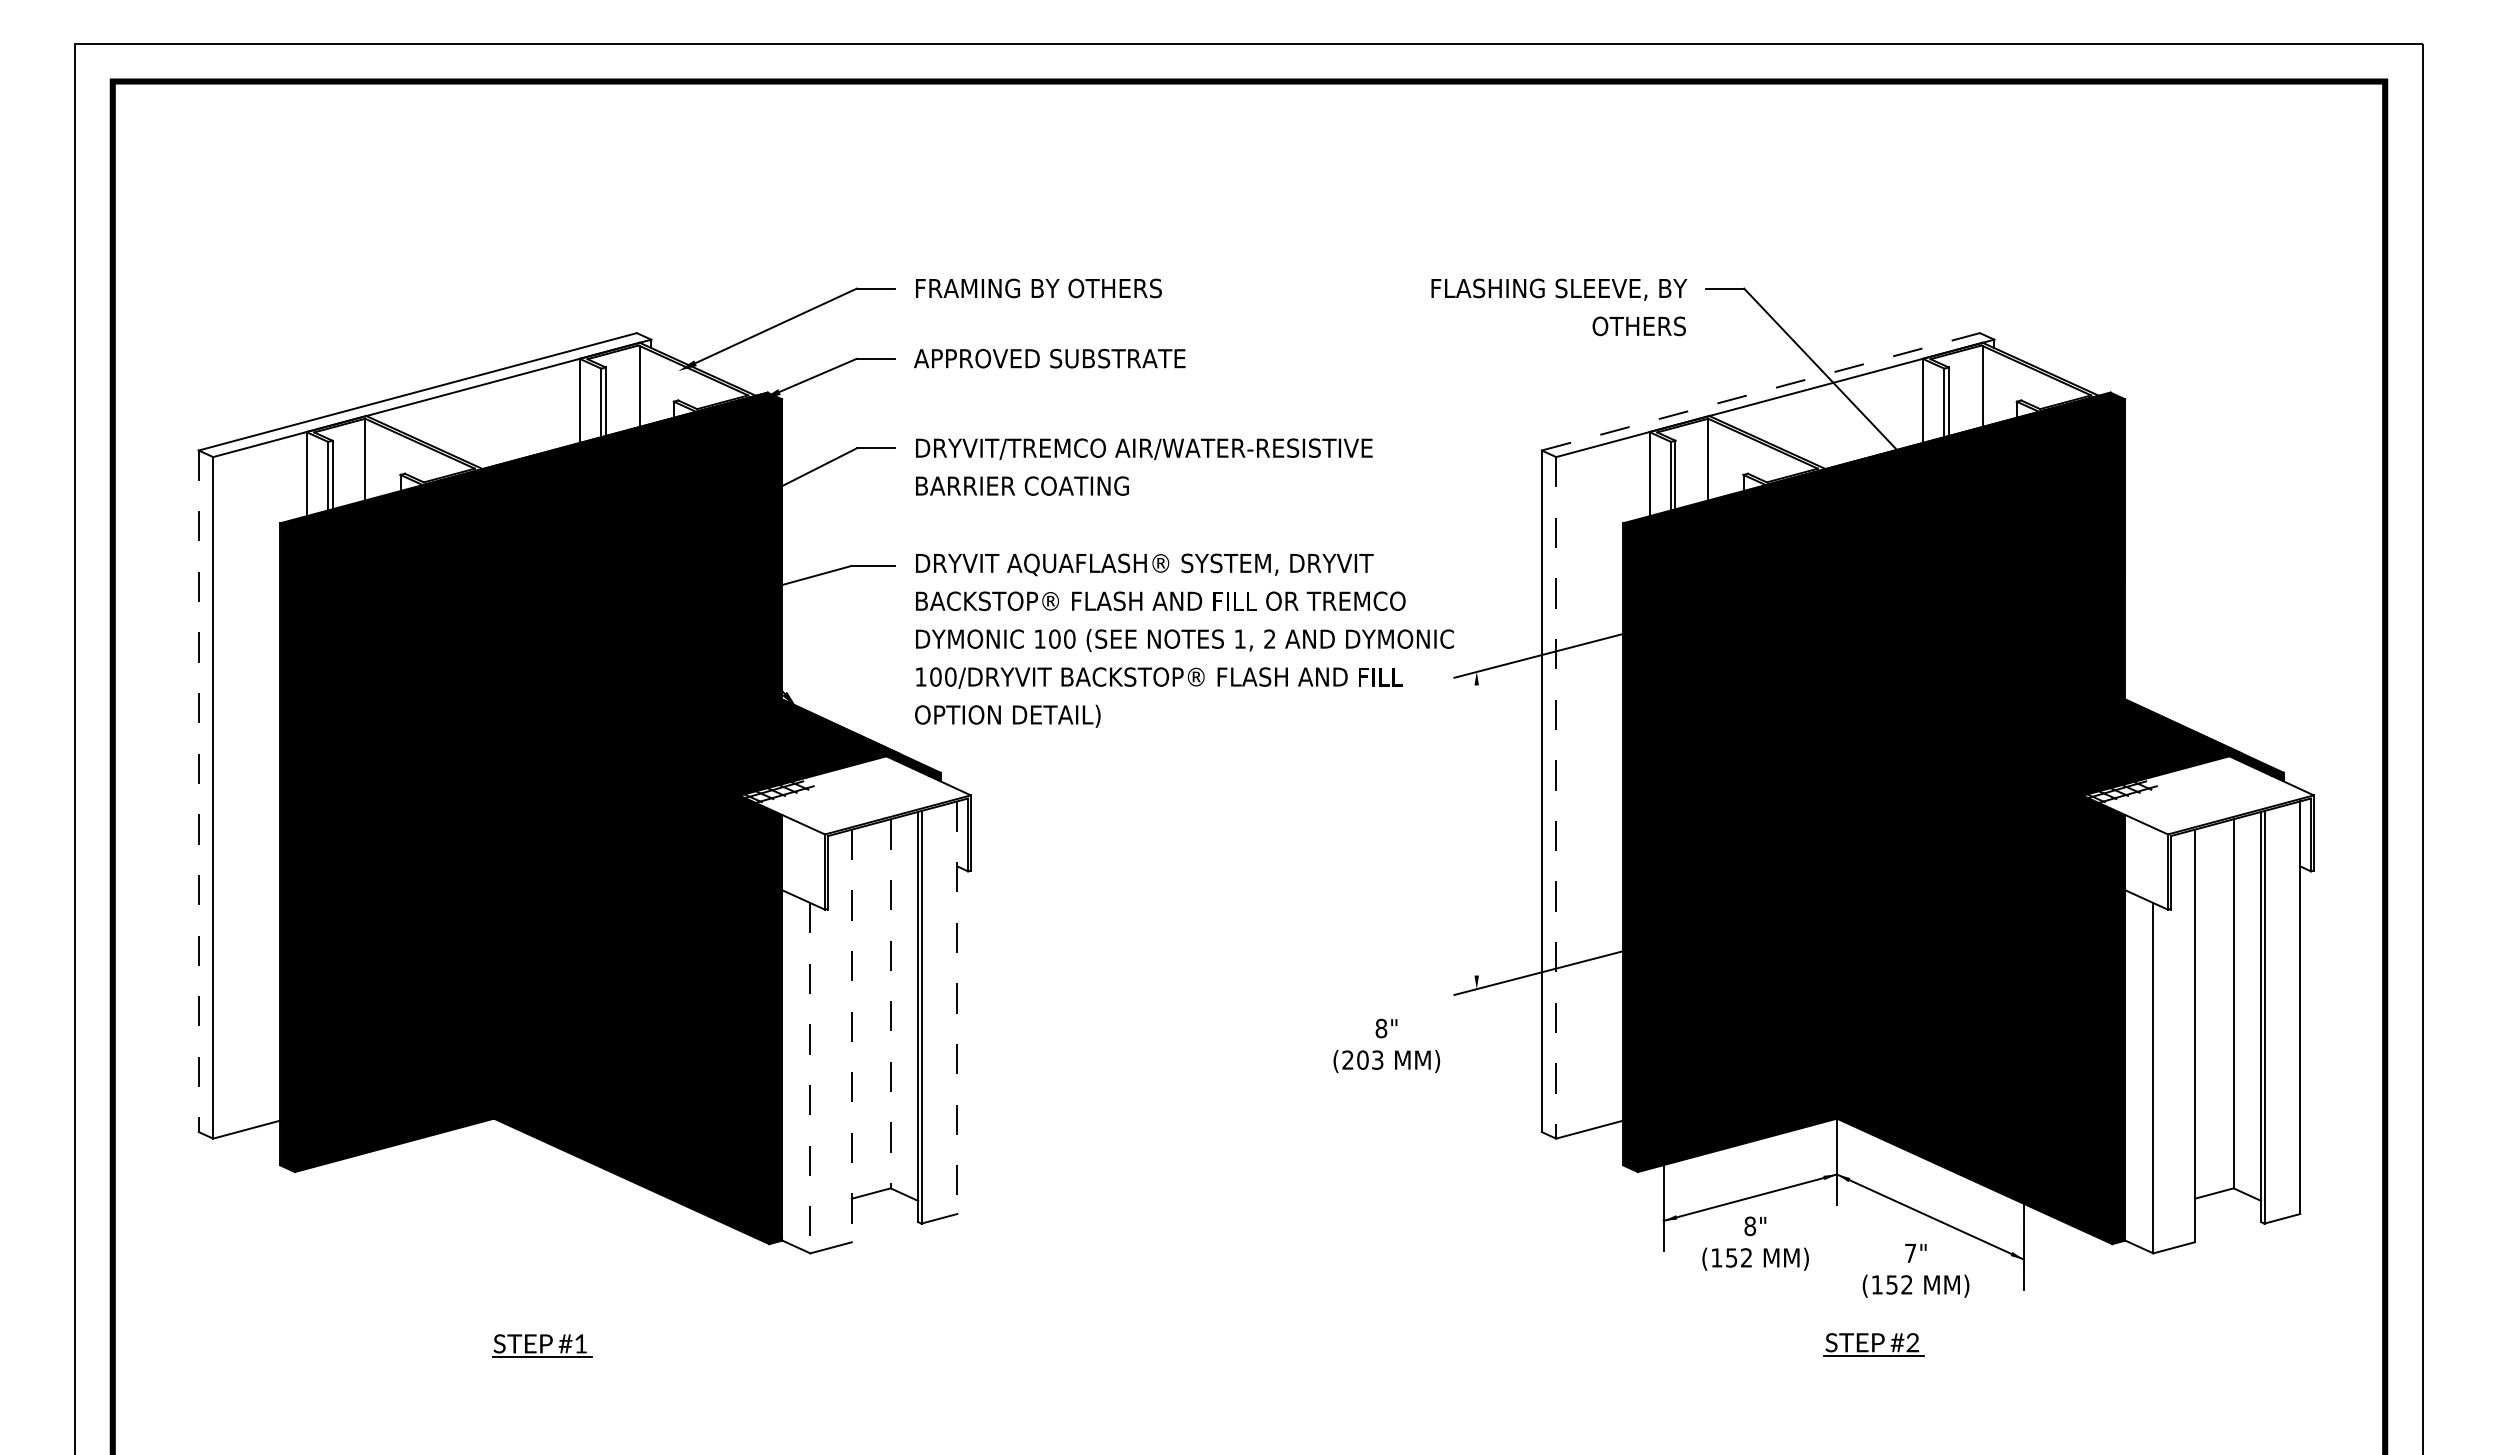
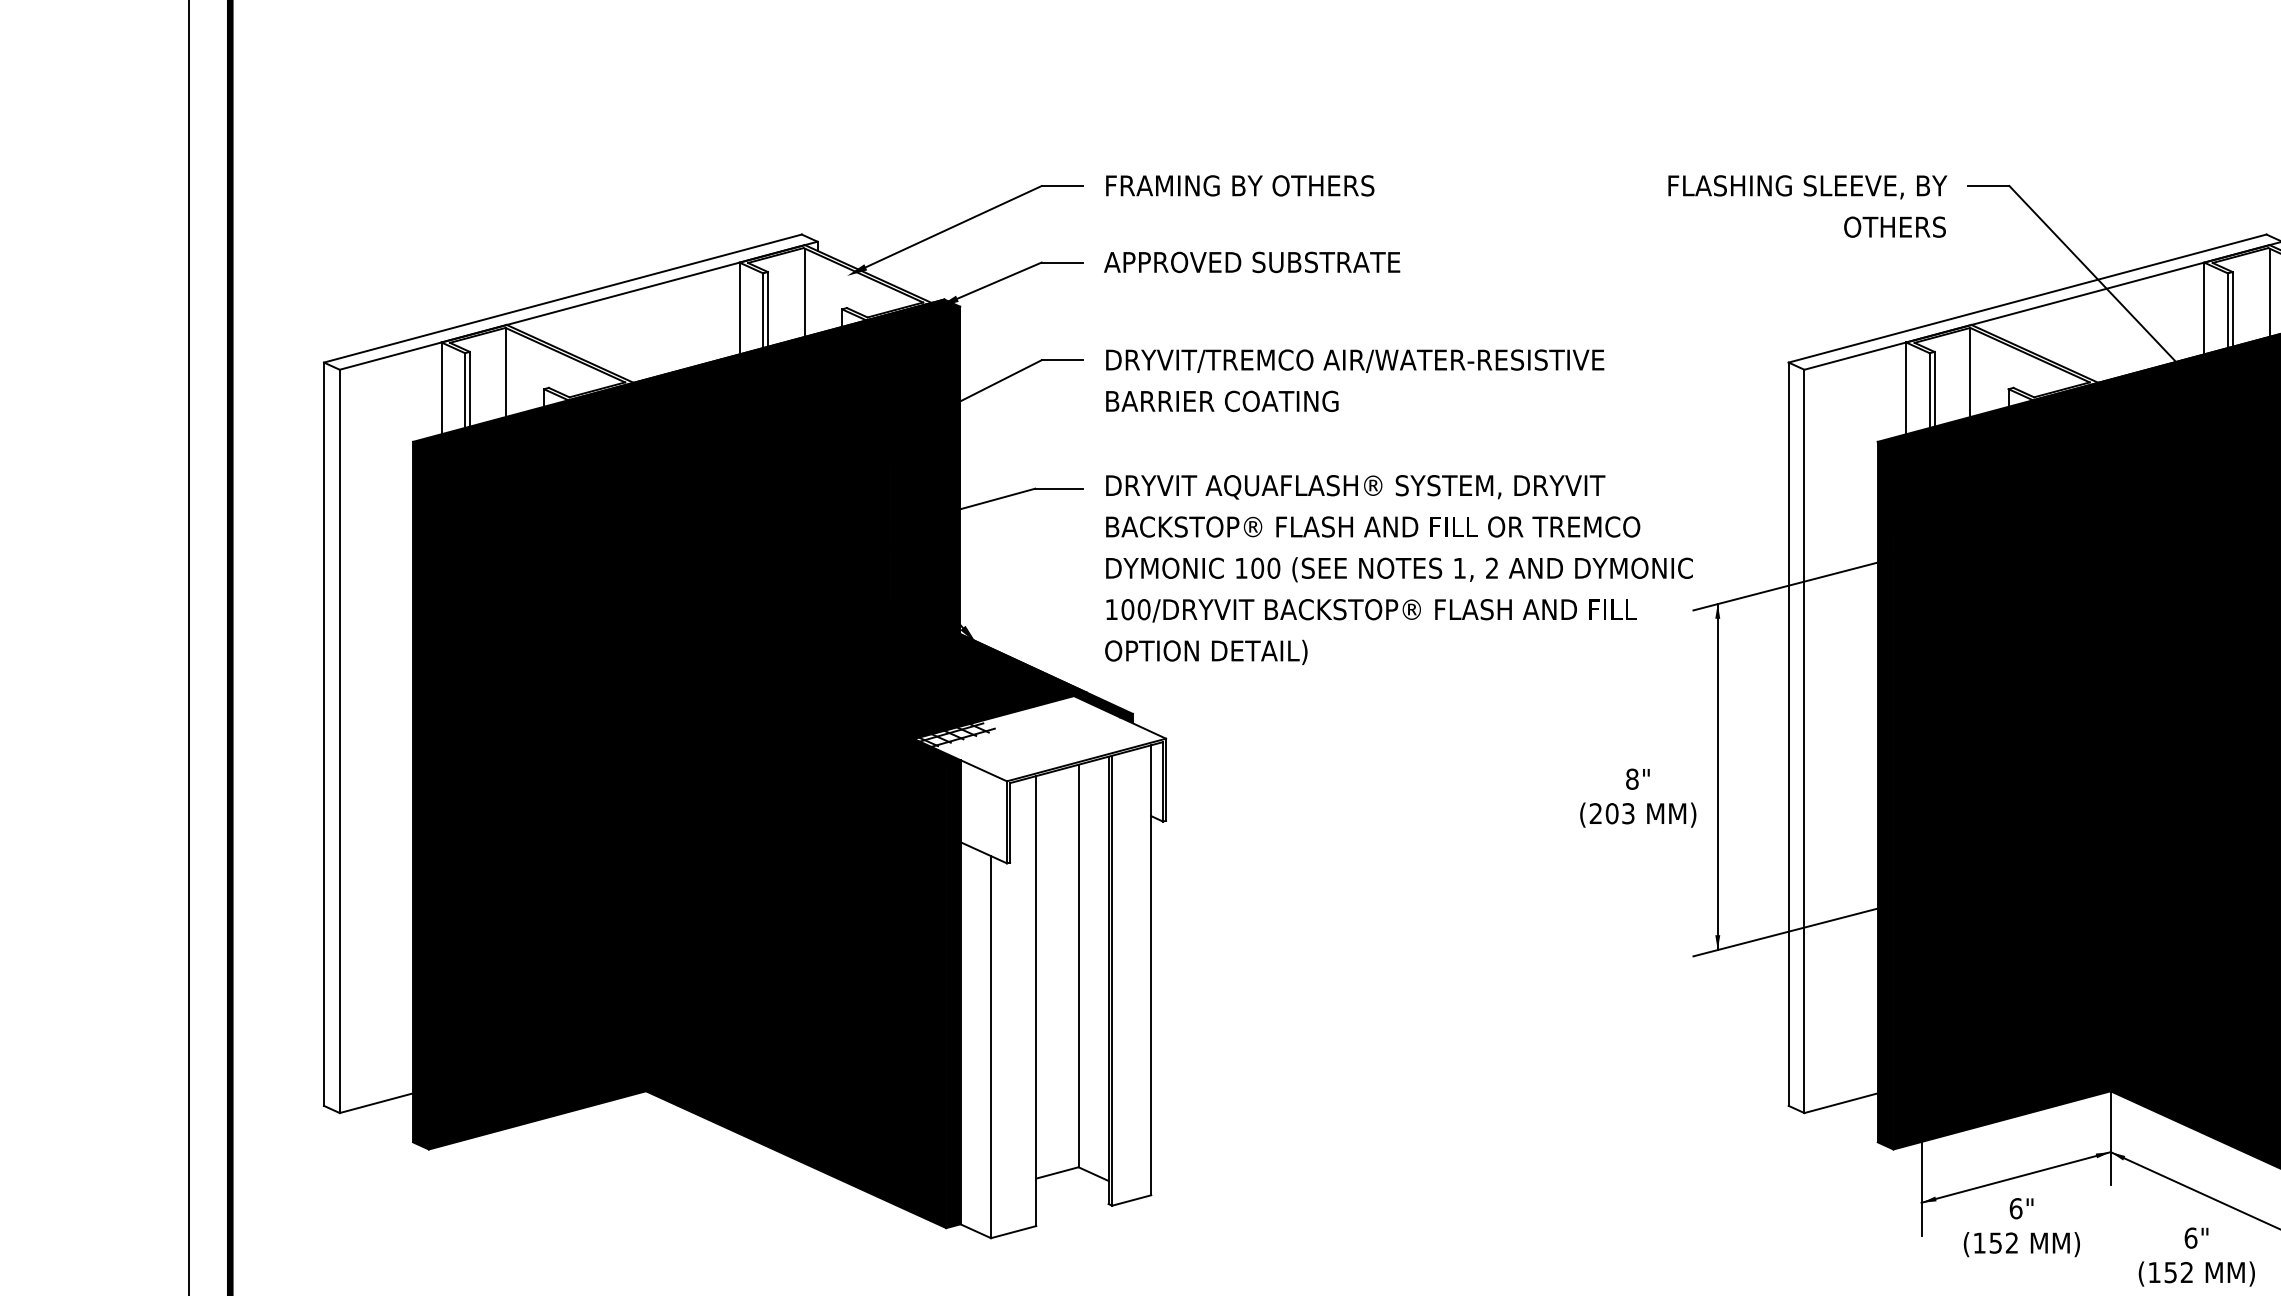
line: (1760, 391) -> (2027, 298), dashed -> solid
line: (198, 791) -> (323, 734), dashed -> solid
line: (1556, 797) -> (1804, 741), dashed -> solid
line: (1476, 830) -> (1717, 776), added
line: (890, 1003) -> (1078, 965), dashed -> solid
line: (957, 1008) -> (1151, 971), dashed -> solid
line: (851, 1036) -> (1035, 1001), dashed -> solid
text: (1386, 1045) -> (1637, 797), moved
line: (810, 1078) -> (991, 1047), dashed -> solid
text: (1750, 1225) -> (2016, 1207), 8" -> 6"
text: (1910, 1253) -> (2190, 1238), 7" -> 6"

